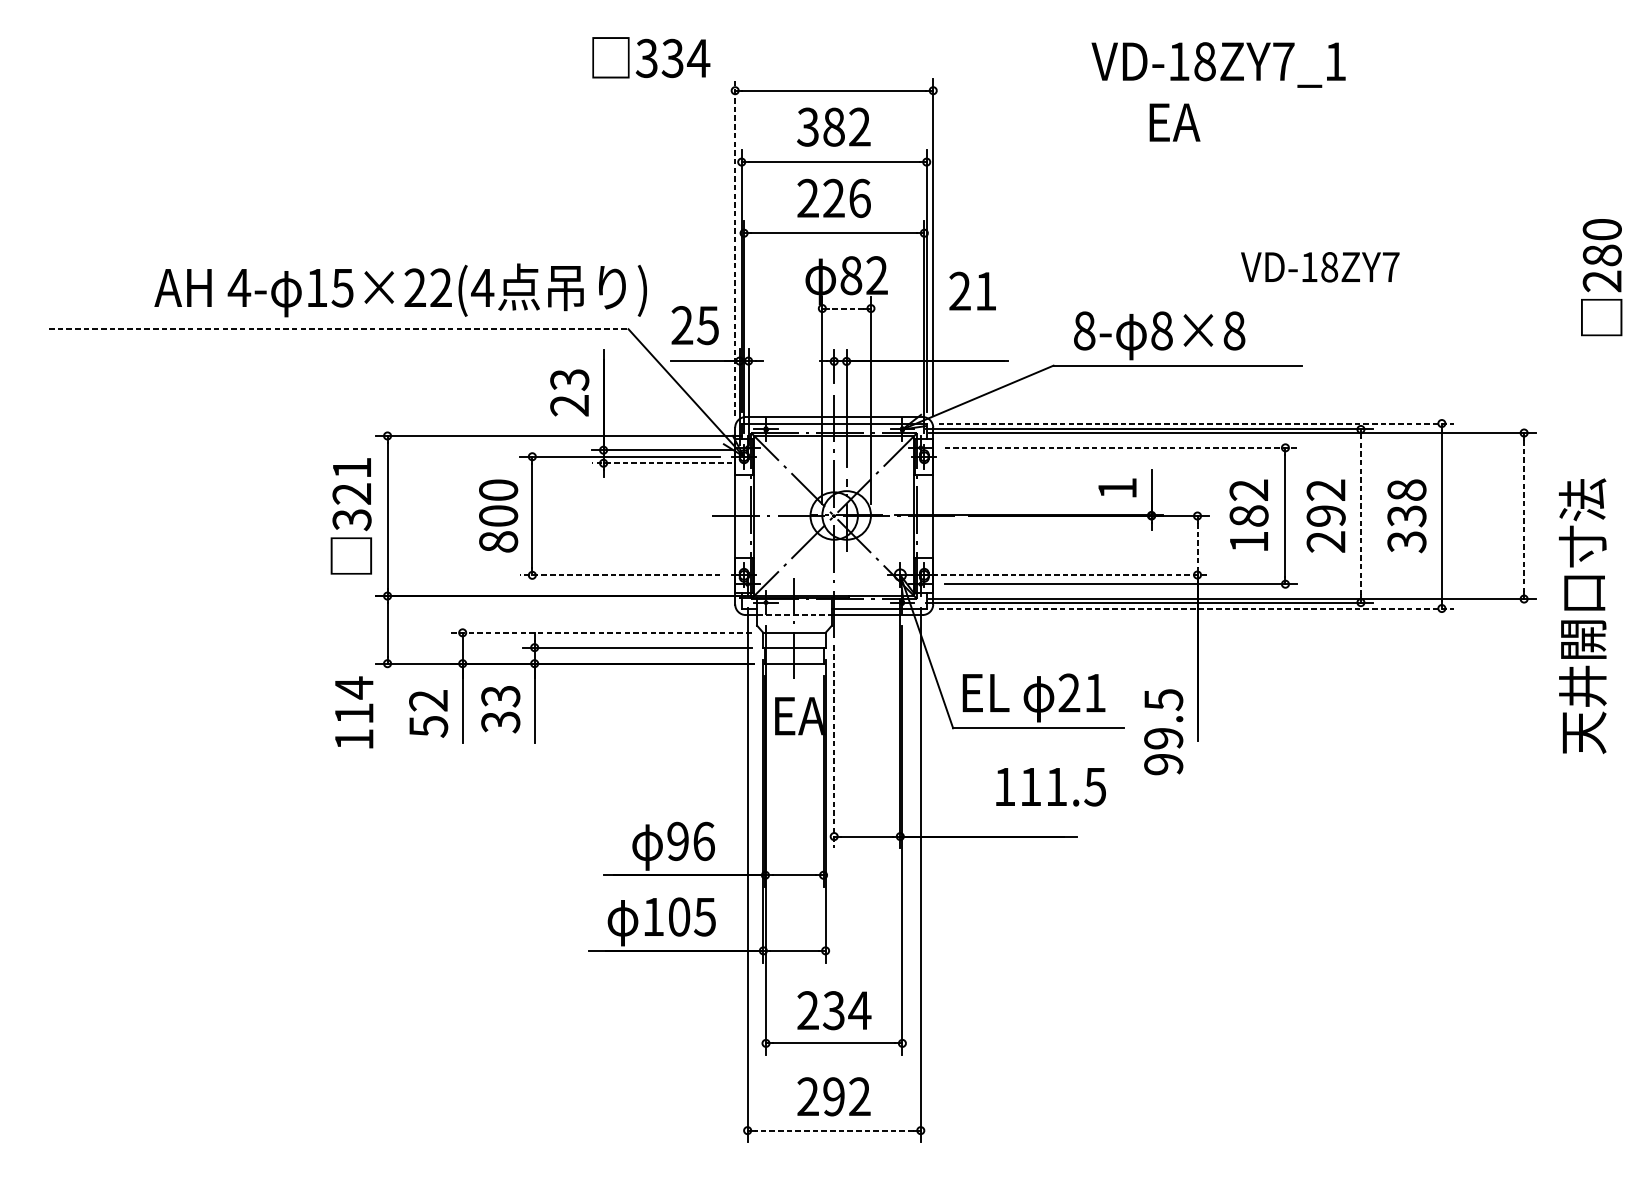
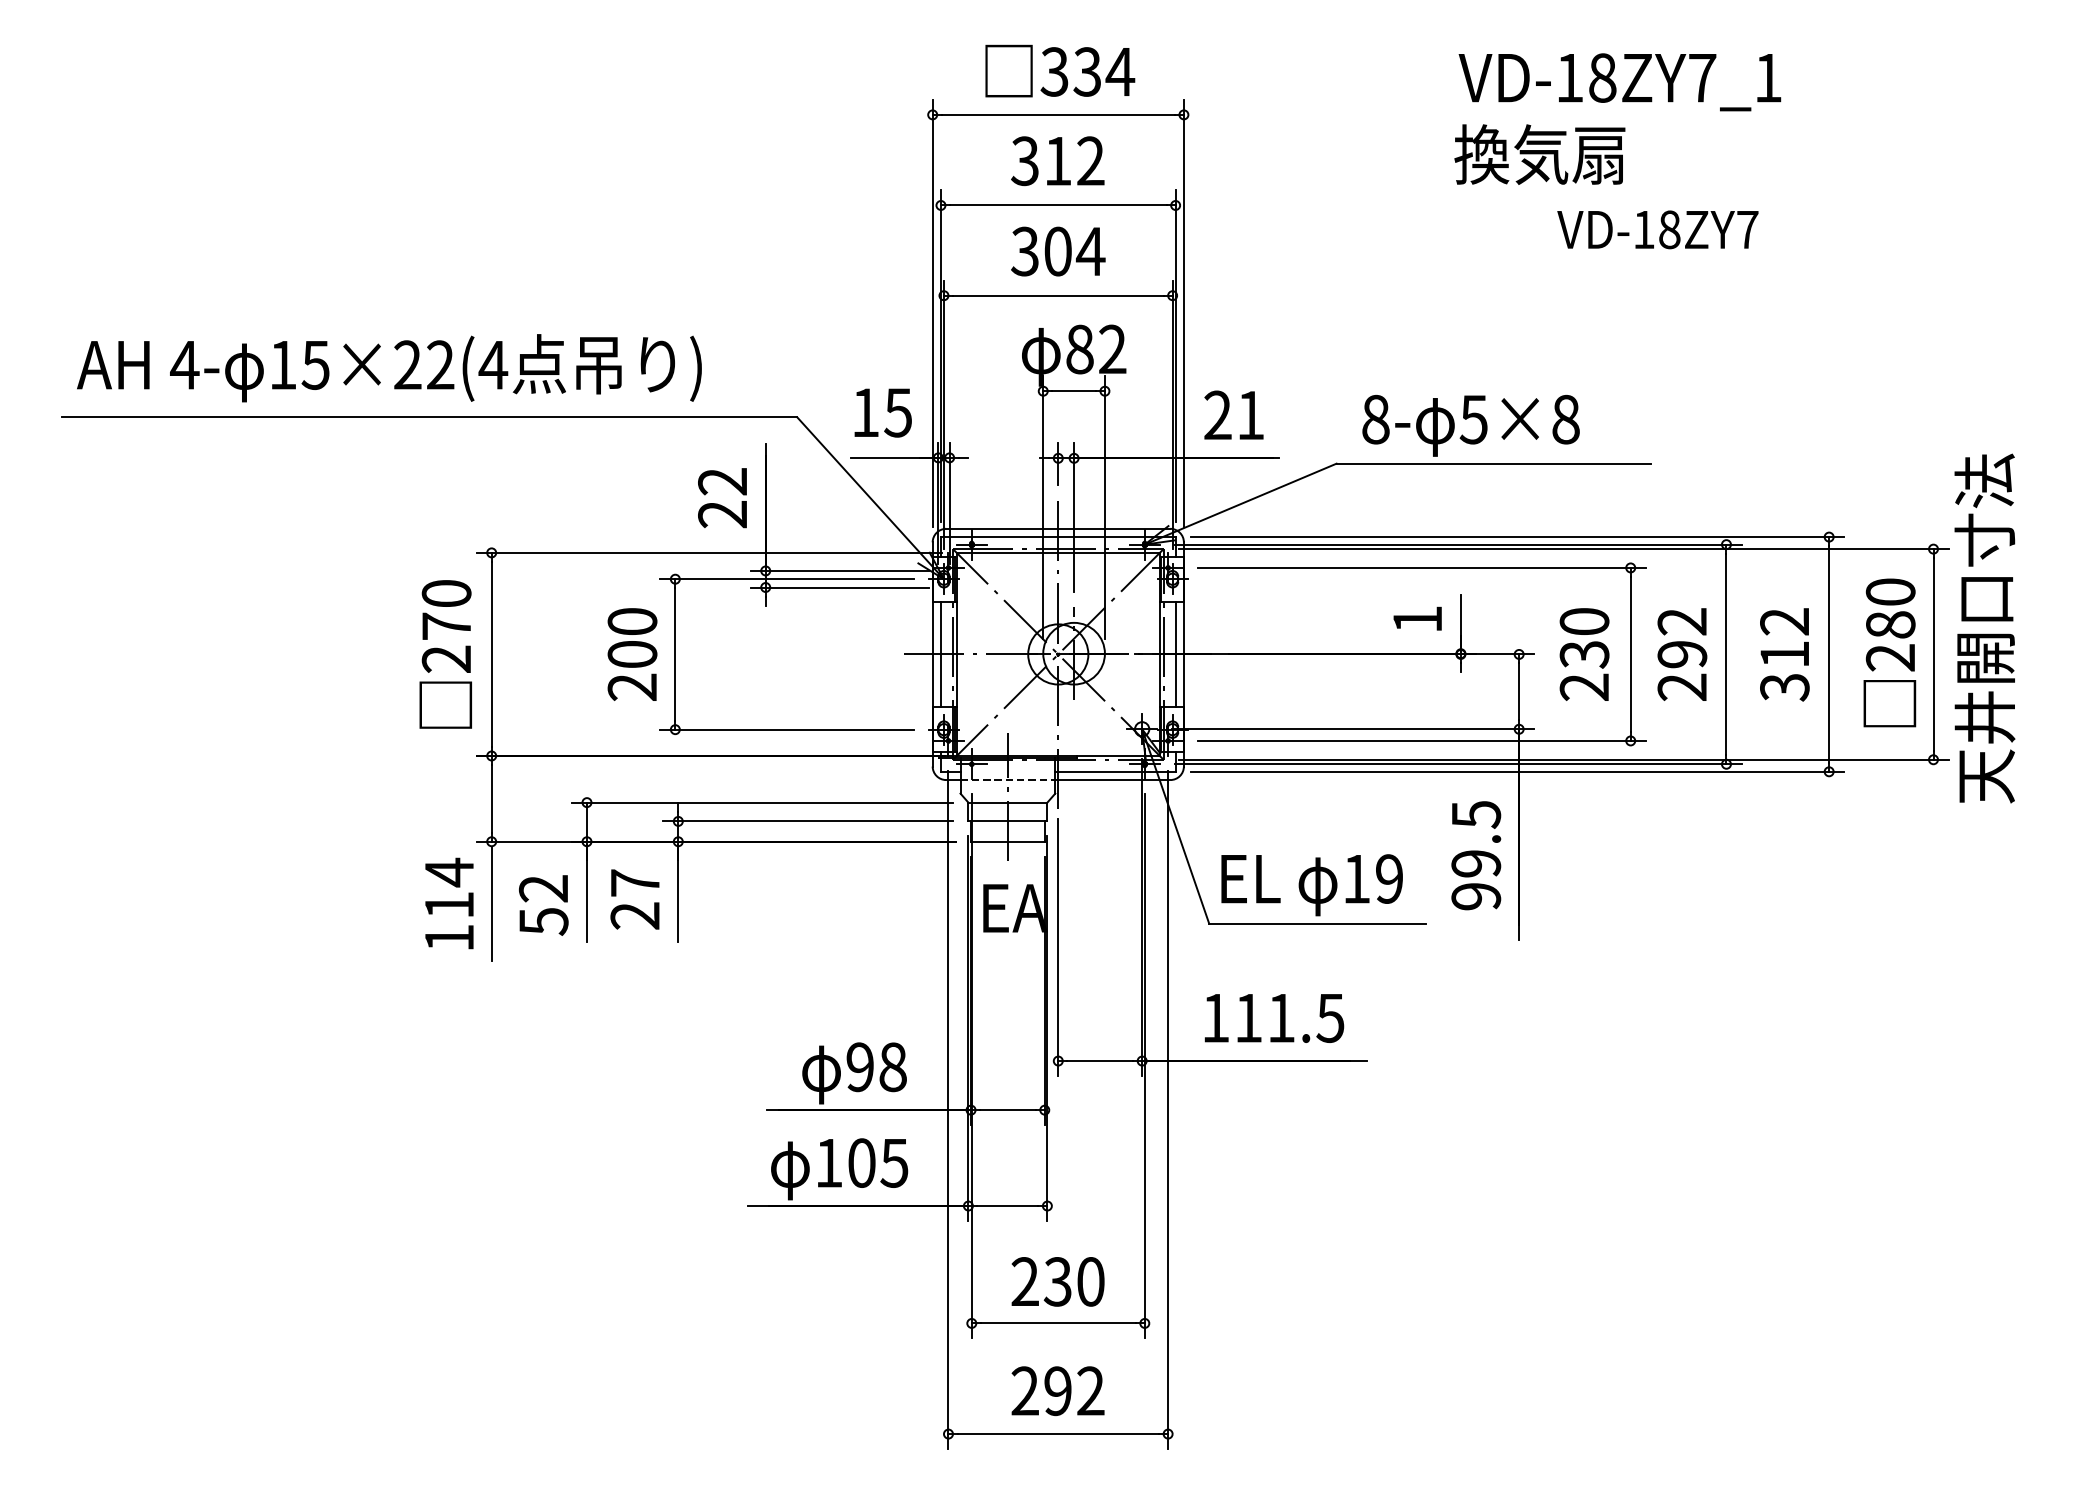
text: (651, 57) -> (1060, 70), moved
text: (1218, 65) -> (1619, 82), moved
text: (1213, 121) -> (1539, 154), EA -> 換気扇
text: (833, 127) -> (1057, 161), 382 -> 312
text: (834, 198) -> (1058, 251), 226 -> 304
line: (735, 247) -> (932, 313), dashed -> solid
text: (1319, 266) -> (1657, 229), moved
text: (1601, 277) -> (1889, 652), moved
text: (400, 290) -> (389, 368), moved
text: (972, 290) -> (1233, 414), moved
line: (846, 308) -> (1074, 391), dashed -> solid
text: (682, 325) -> (865, 412), 25 -> 15
line: (338, 329) -> (429, 417), dashed -> solid
text: (1161, 330) -> (1473, 419), 8×8 -> 5×8
text: (569, 379) -> (722, 481), 23 -> 22
line: (1196, 423) -> (1517, 537), dashed -> solid
line: (1120, 447) -> (1421, 567), dashed -> solid
line: (661, 463) -> (839, 587), dashed -> solid
text: (351, 494) -> (446, 626), 321 -> 270
text: (1406, 503) -> (1784, 638), 338 -> 312
line: (741, 516) -> (940, 654), added
line: (926, 516) -> (1175, 654), added
text: (1249, 516) -> (1584, 654), 182 -> 230
line: (1360, 516) -> (1726, 654), dashed -> solid
line: (1524, 516) -> (1933, 654), dashed -> solid
text: (498, 541) -> (632, 686), 800 -> 200
line: (1197, 546) -> (1519, 692), dashed -> solid
line: (620, 575) -> (787, 729), dashed -> solid
line: (1066, 575) -> (1353, 729), dashed -> solid
line: (1196, 608) -> (1517, 771), dashed -> solid
text: (1582, 616) -> (1984, 628), moved
line: (601, 632) -> (762, 802), dashed -> solid
text: (1081, 692) -> (1372, 878), 21 -> 19
text: (500, 709) -> (635, 899), 33 -> 27
line: (387, 713) -> (491, 904), added
text: (1163, 732) -> (1476, 855), moved
line: (834, 747) -> (1058, 947), dashed -> solid
text: (1051, 787) -> (1274, 1018), moved
text: (704, 841) -> (893, 1067), 96 -> 98
text: (859, 1010) -> (1090, 1281), 234 -> 230
line: (834, 1130) -> (1058, 1434), dashed -> solid

